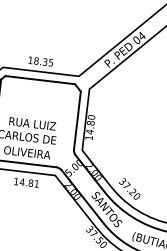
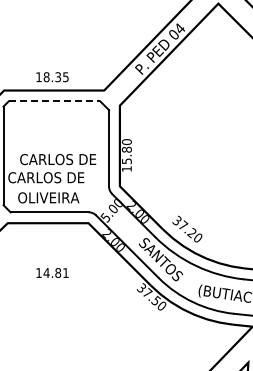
line: (40, 80) -> (54, 101), solid -> dashed
text: (38, 124) -> (58, 159), RUA LUIZ -> CARLOS DE
text: (89, 132) -> (126, 161), 14.80 -> 15.80
text: (26, 182) -> (52, 272), moved

